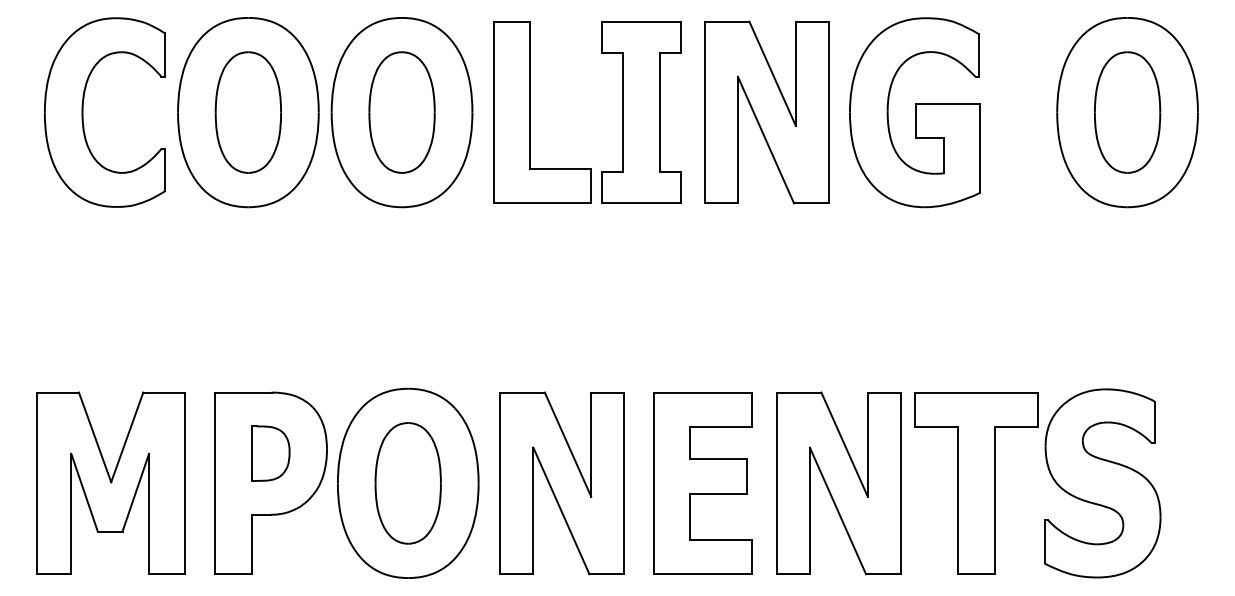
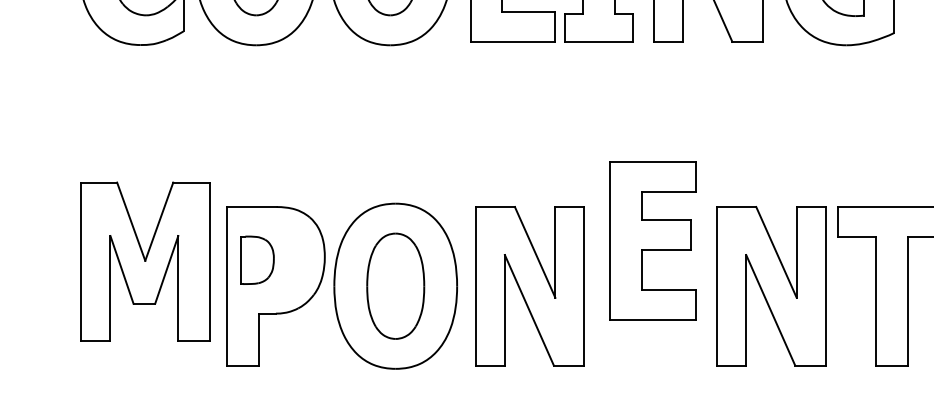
part: (270, 453) -> (257, 260), moved
part: (110, 482) -> (144, 261), moved
part: (702, 483) -> (652, 240), moved

